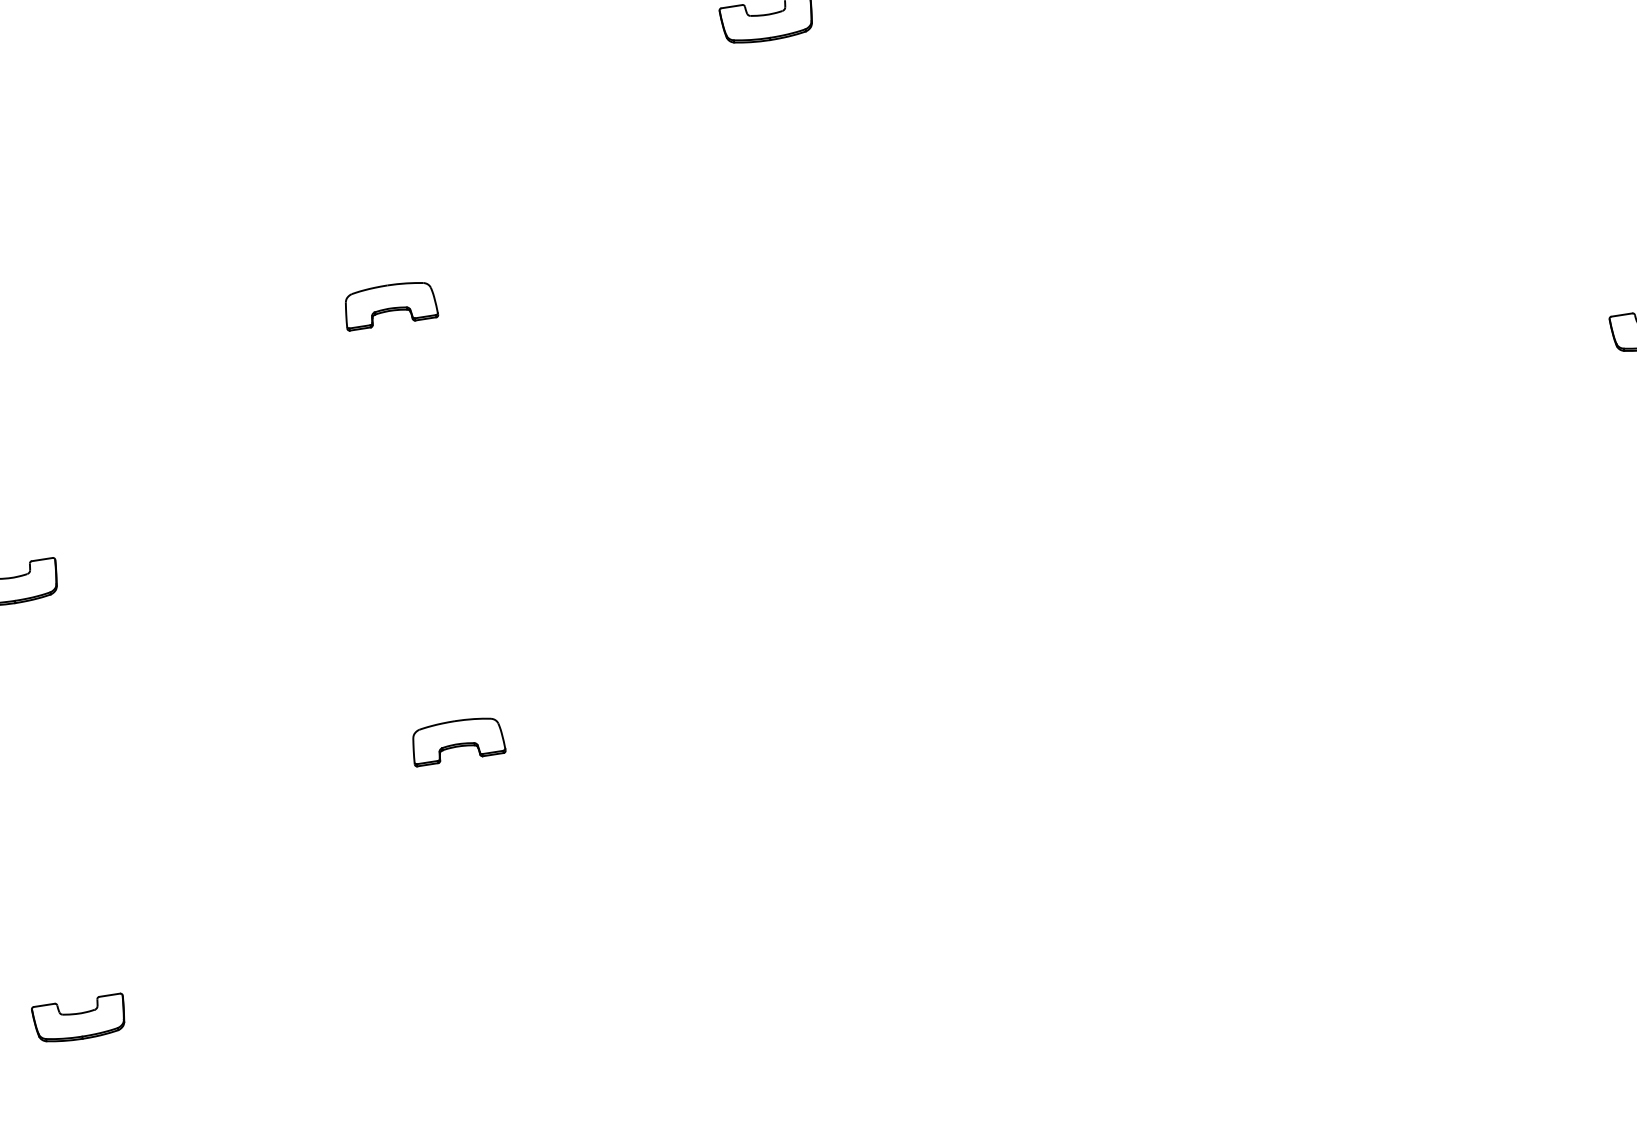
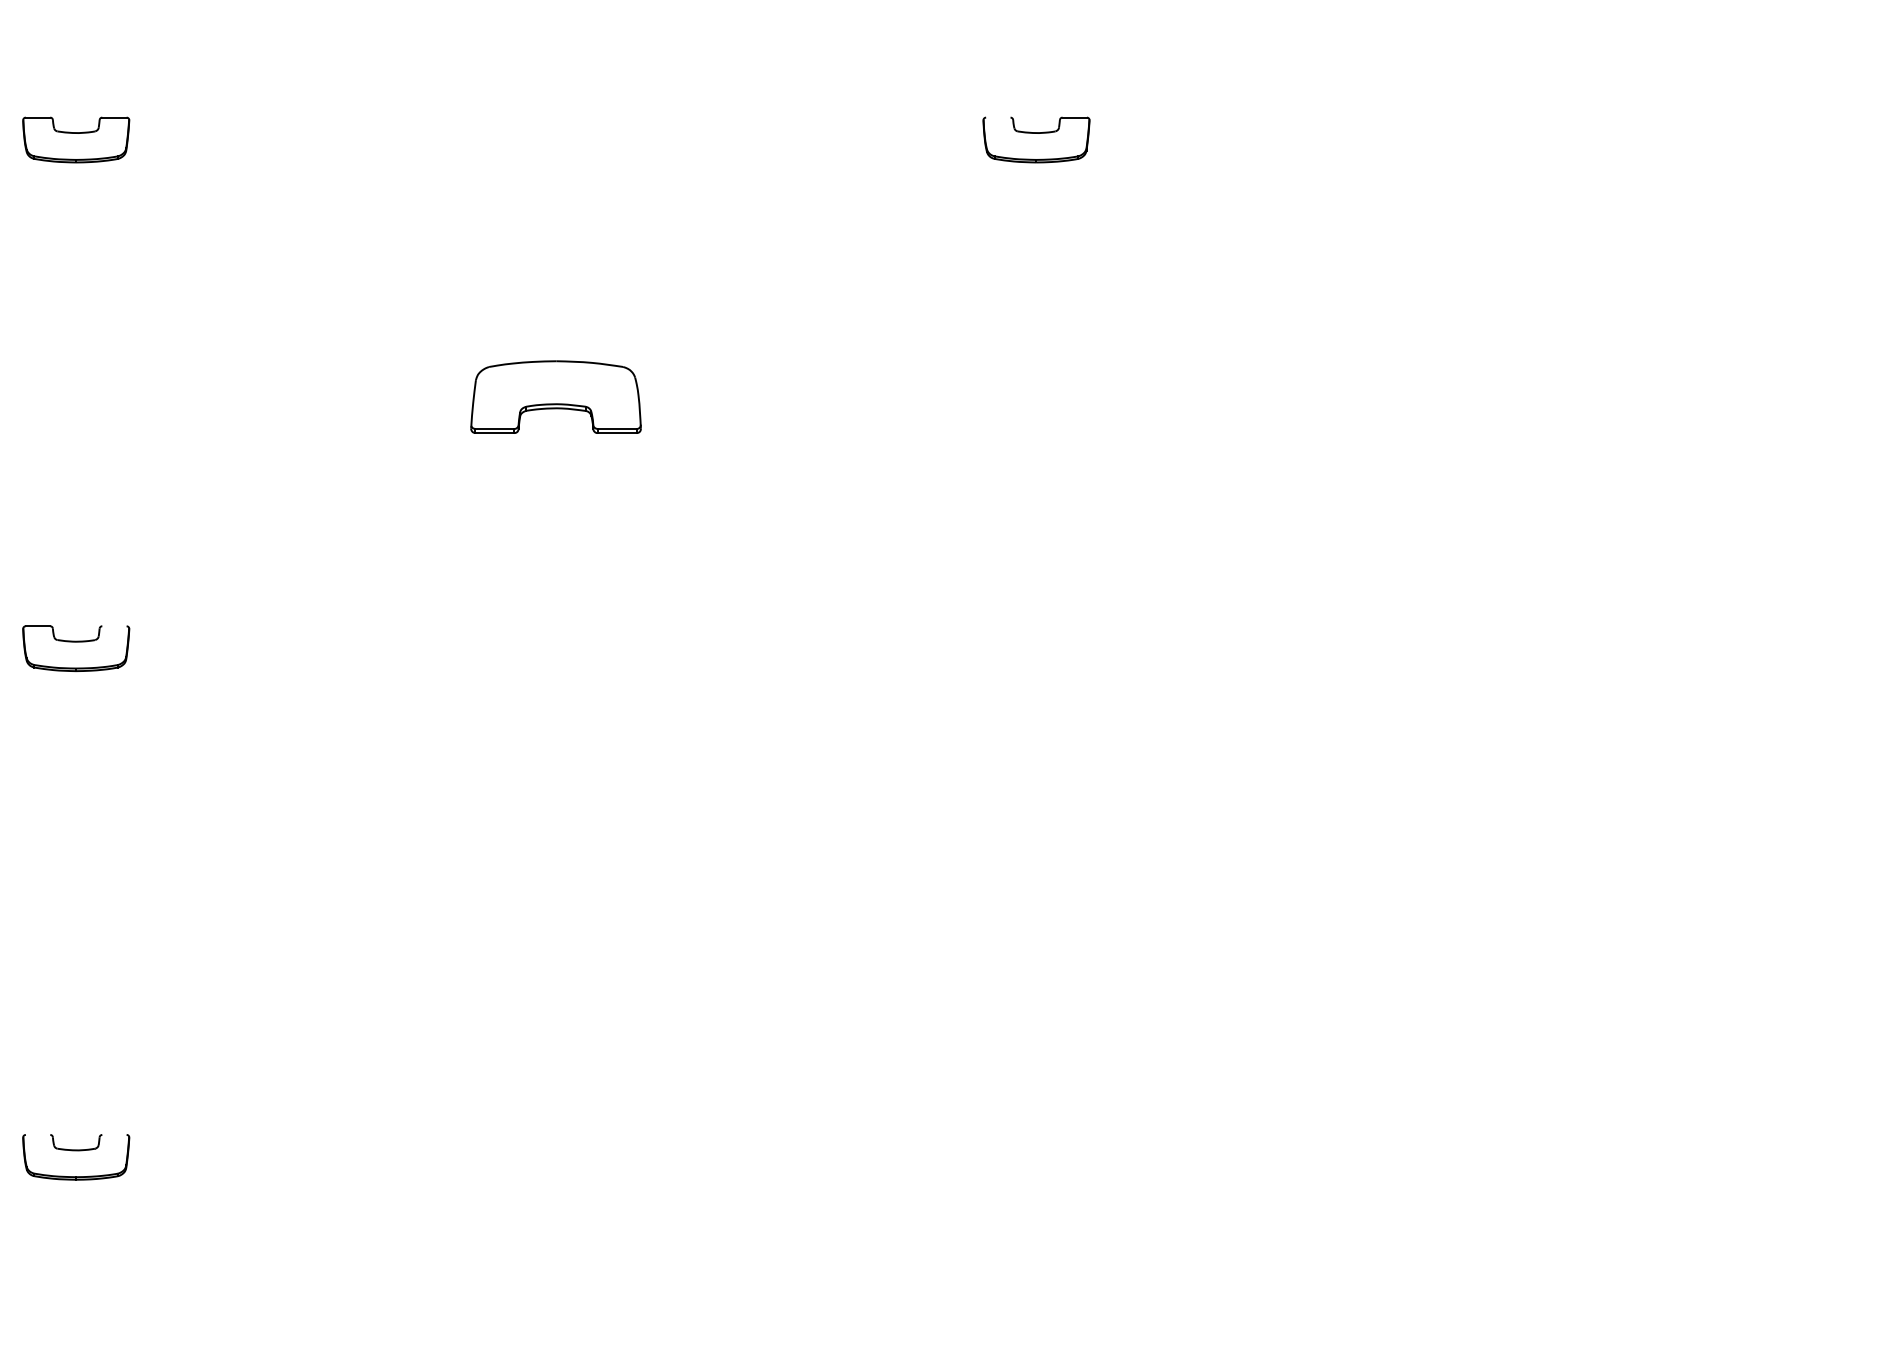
line: (732, 6) -> (998, 117), removed
part: (389, 304) -> (555, 396), size x1.6
line: (42, 559) -> (114, 626), removed
part: (457, 740) -> (555, 905), removed
line: (109, 994) -> (114, 1134), removed
line: (43, 1005) -> (37, 1134), removed

